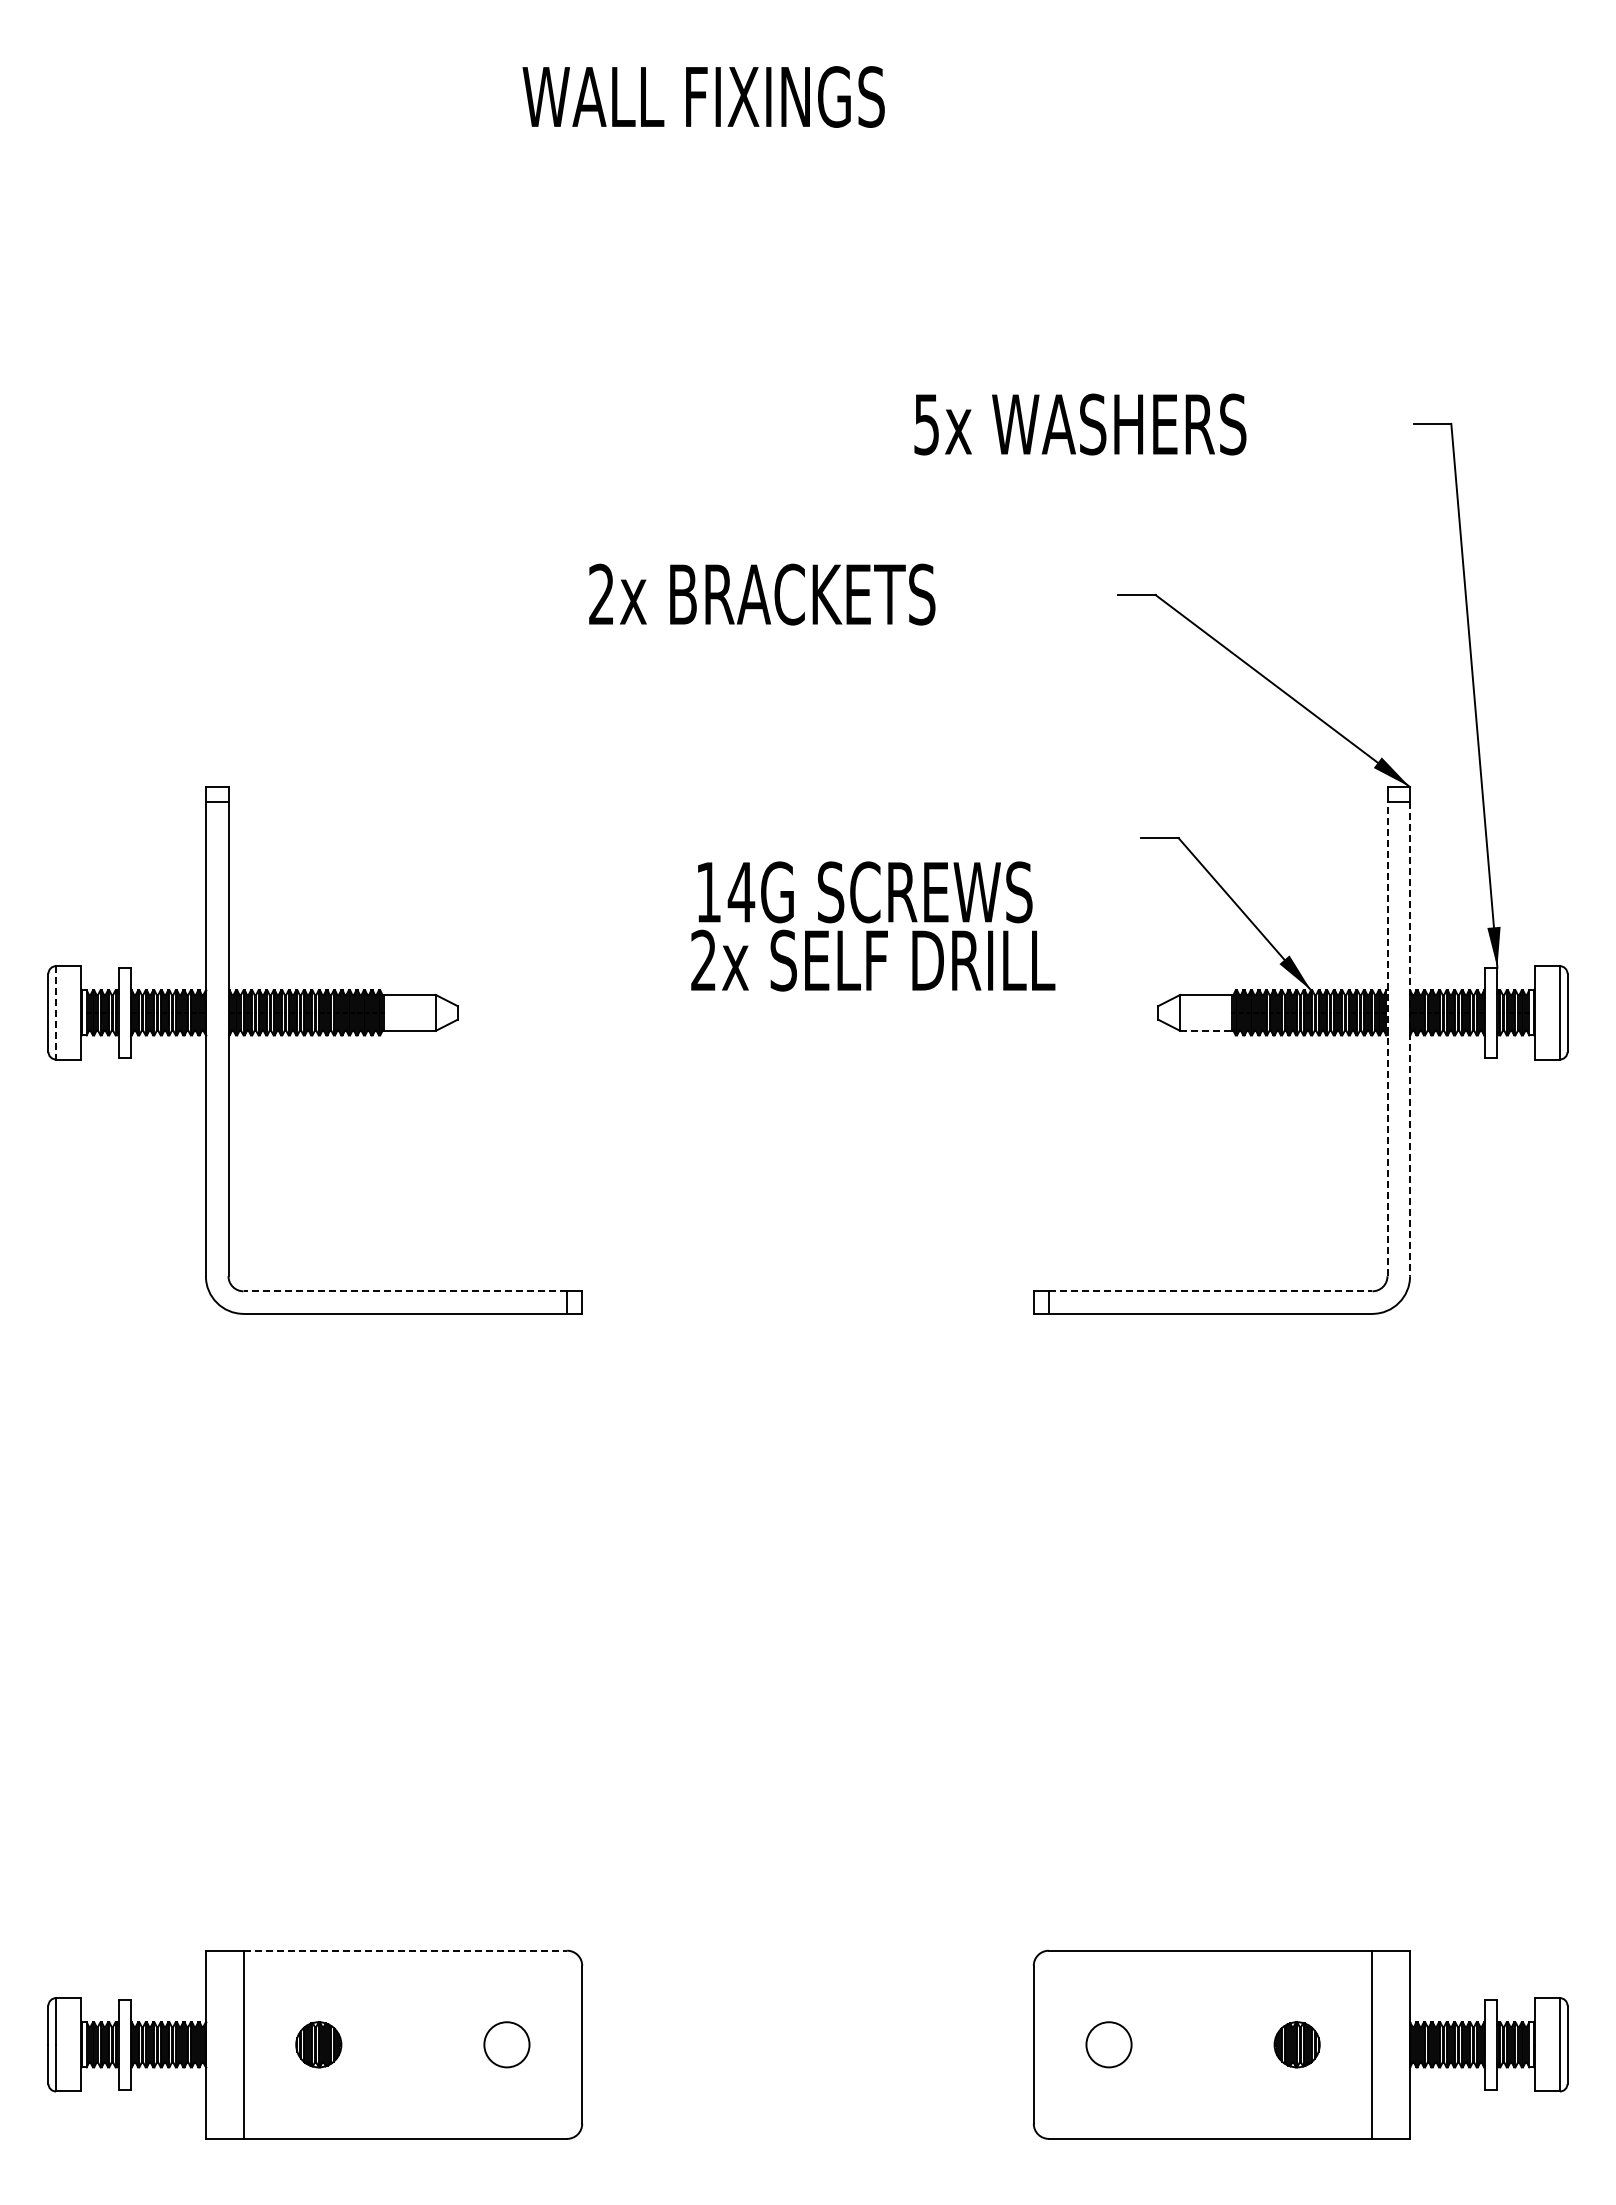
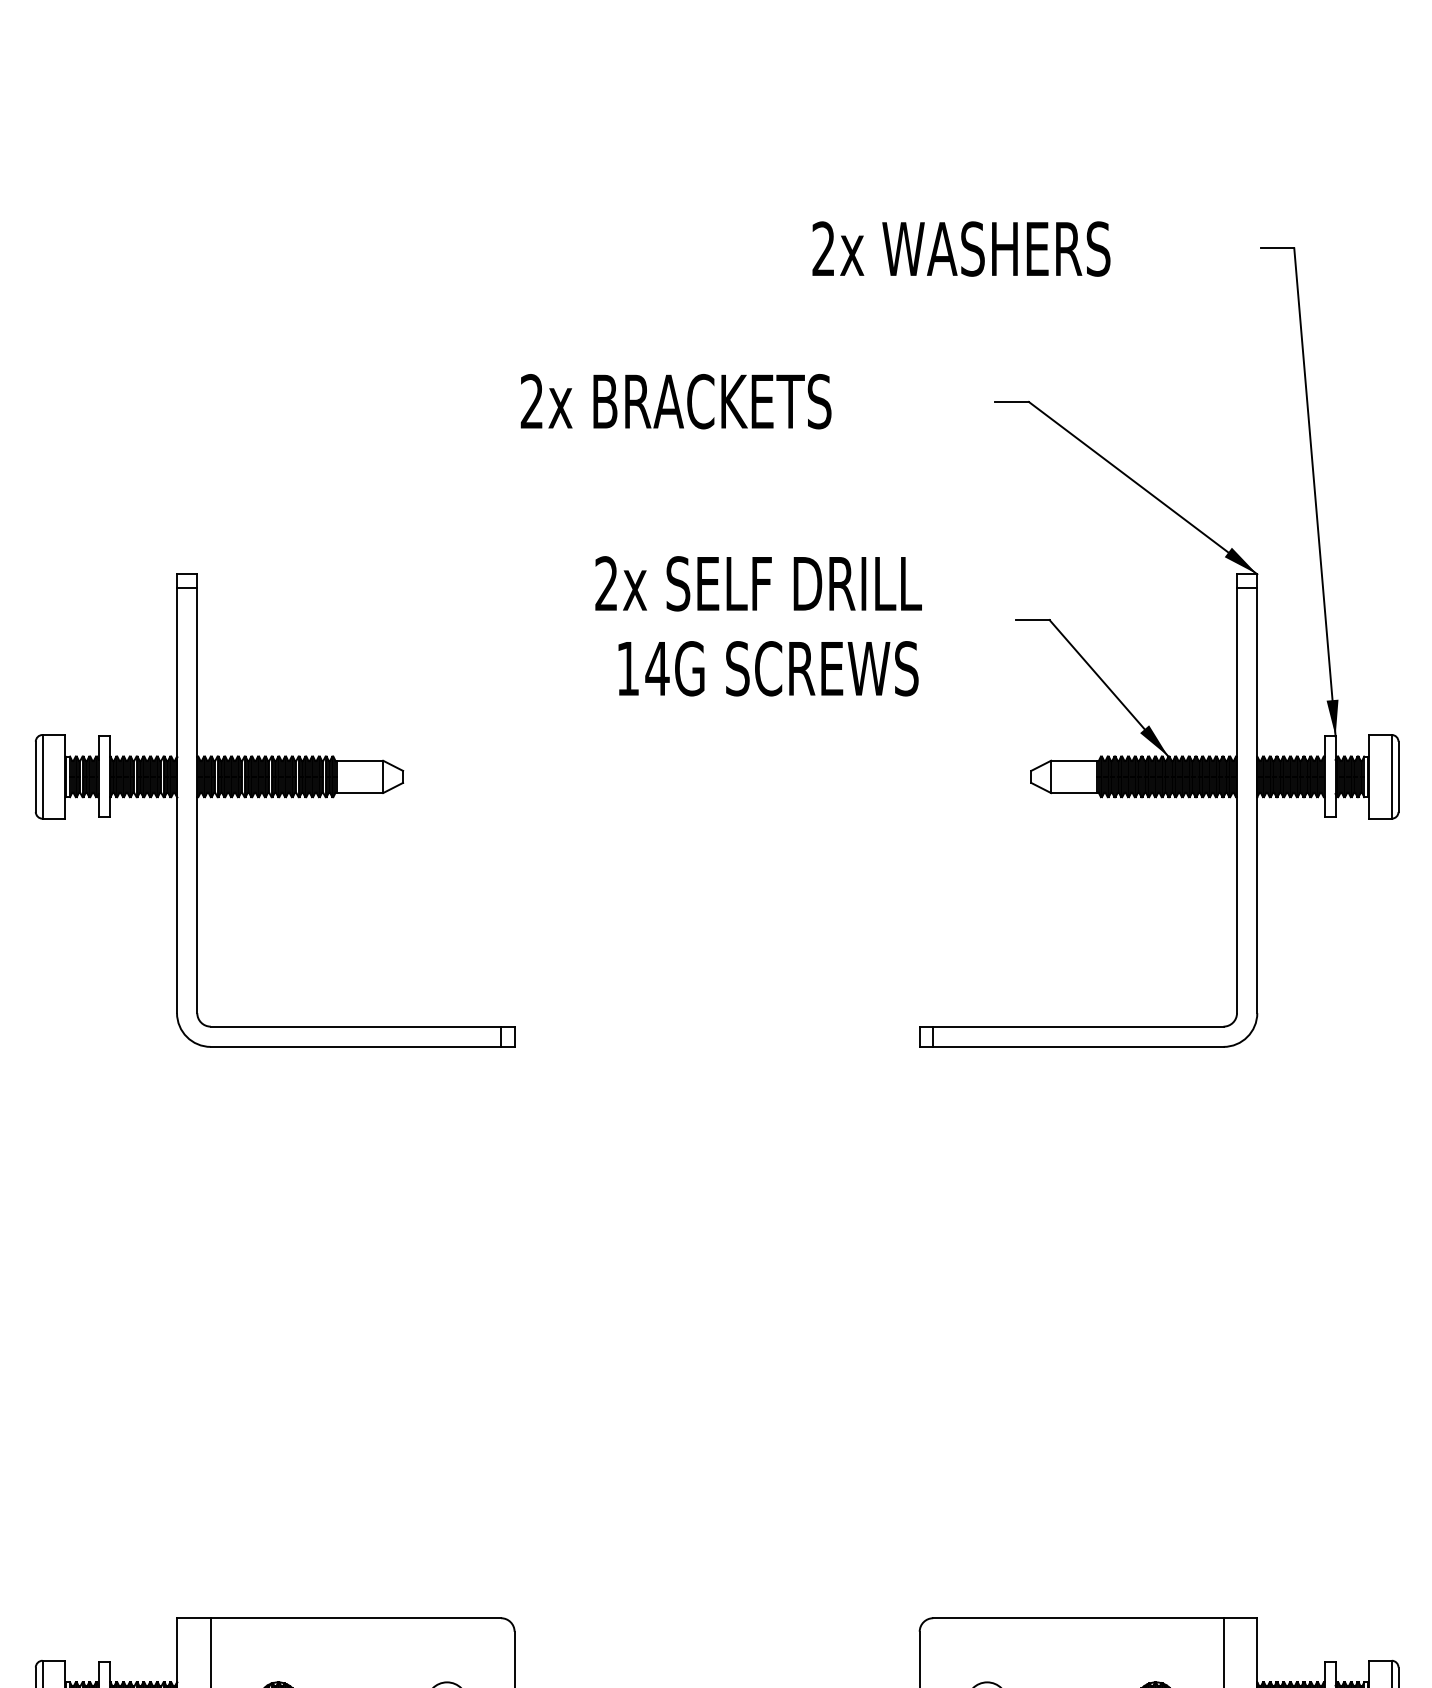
text: (926, 424) -> (823, 249), 5x -> 2x
text: (873, 960) -> (758, 583), moved
line: (56, 1012) -> (42, 776), dashed -> solid
line: (1206, 1030) -> (1074, 792), dashed -> solid
line: (1387, 1038) -> (1237, 799), dashed -> solid
line: (1410, 1039) -> (1257, 800), dashed -> solid
line: (405, 1291) -> (356, 1026), dashed -> solid
line: (1210, 1291) -> (1078, 1026), dashed -> solid
line: (405, 1950) -> (356, 1618), dashed -> solid

